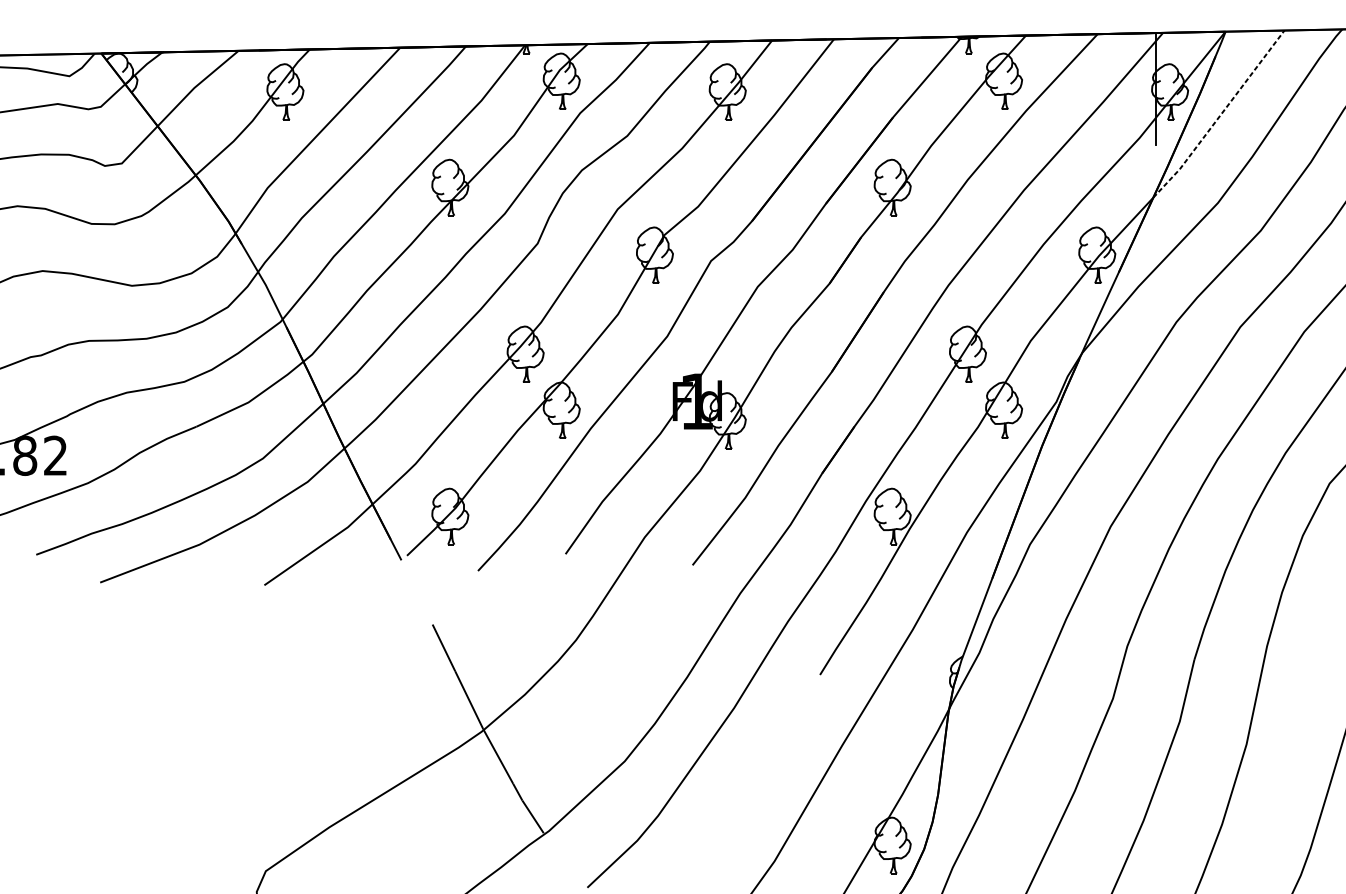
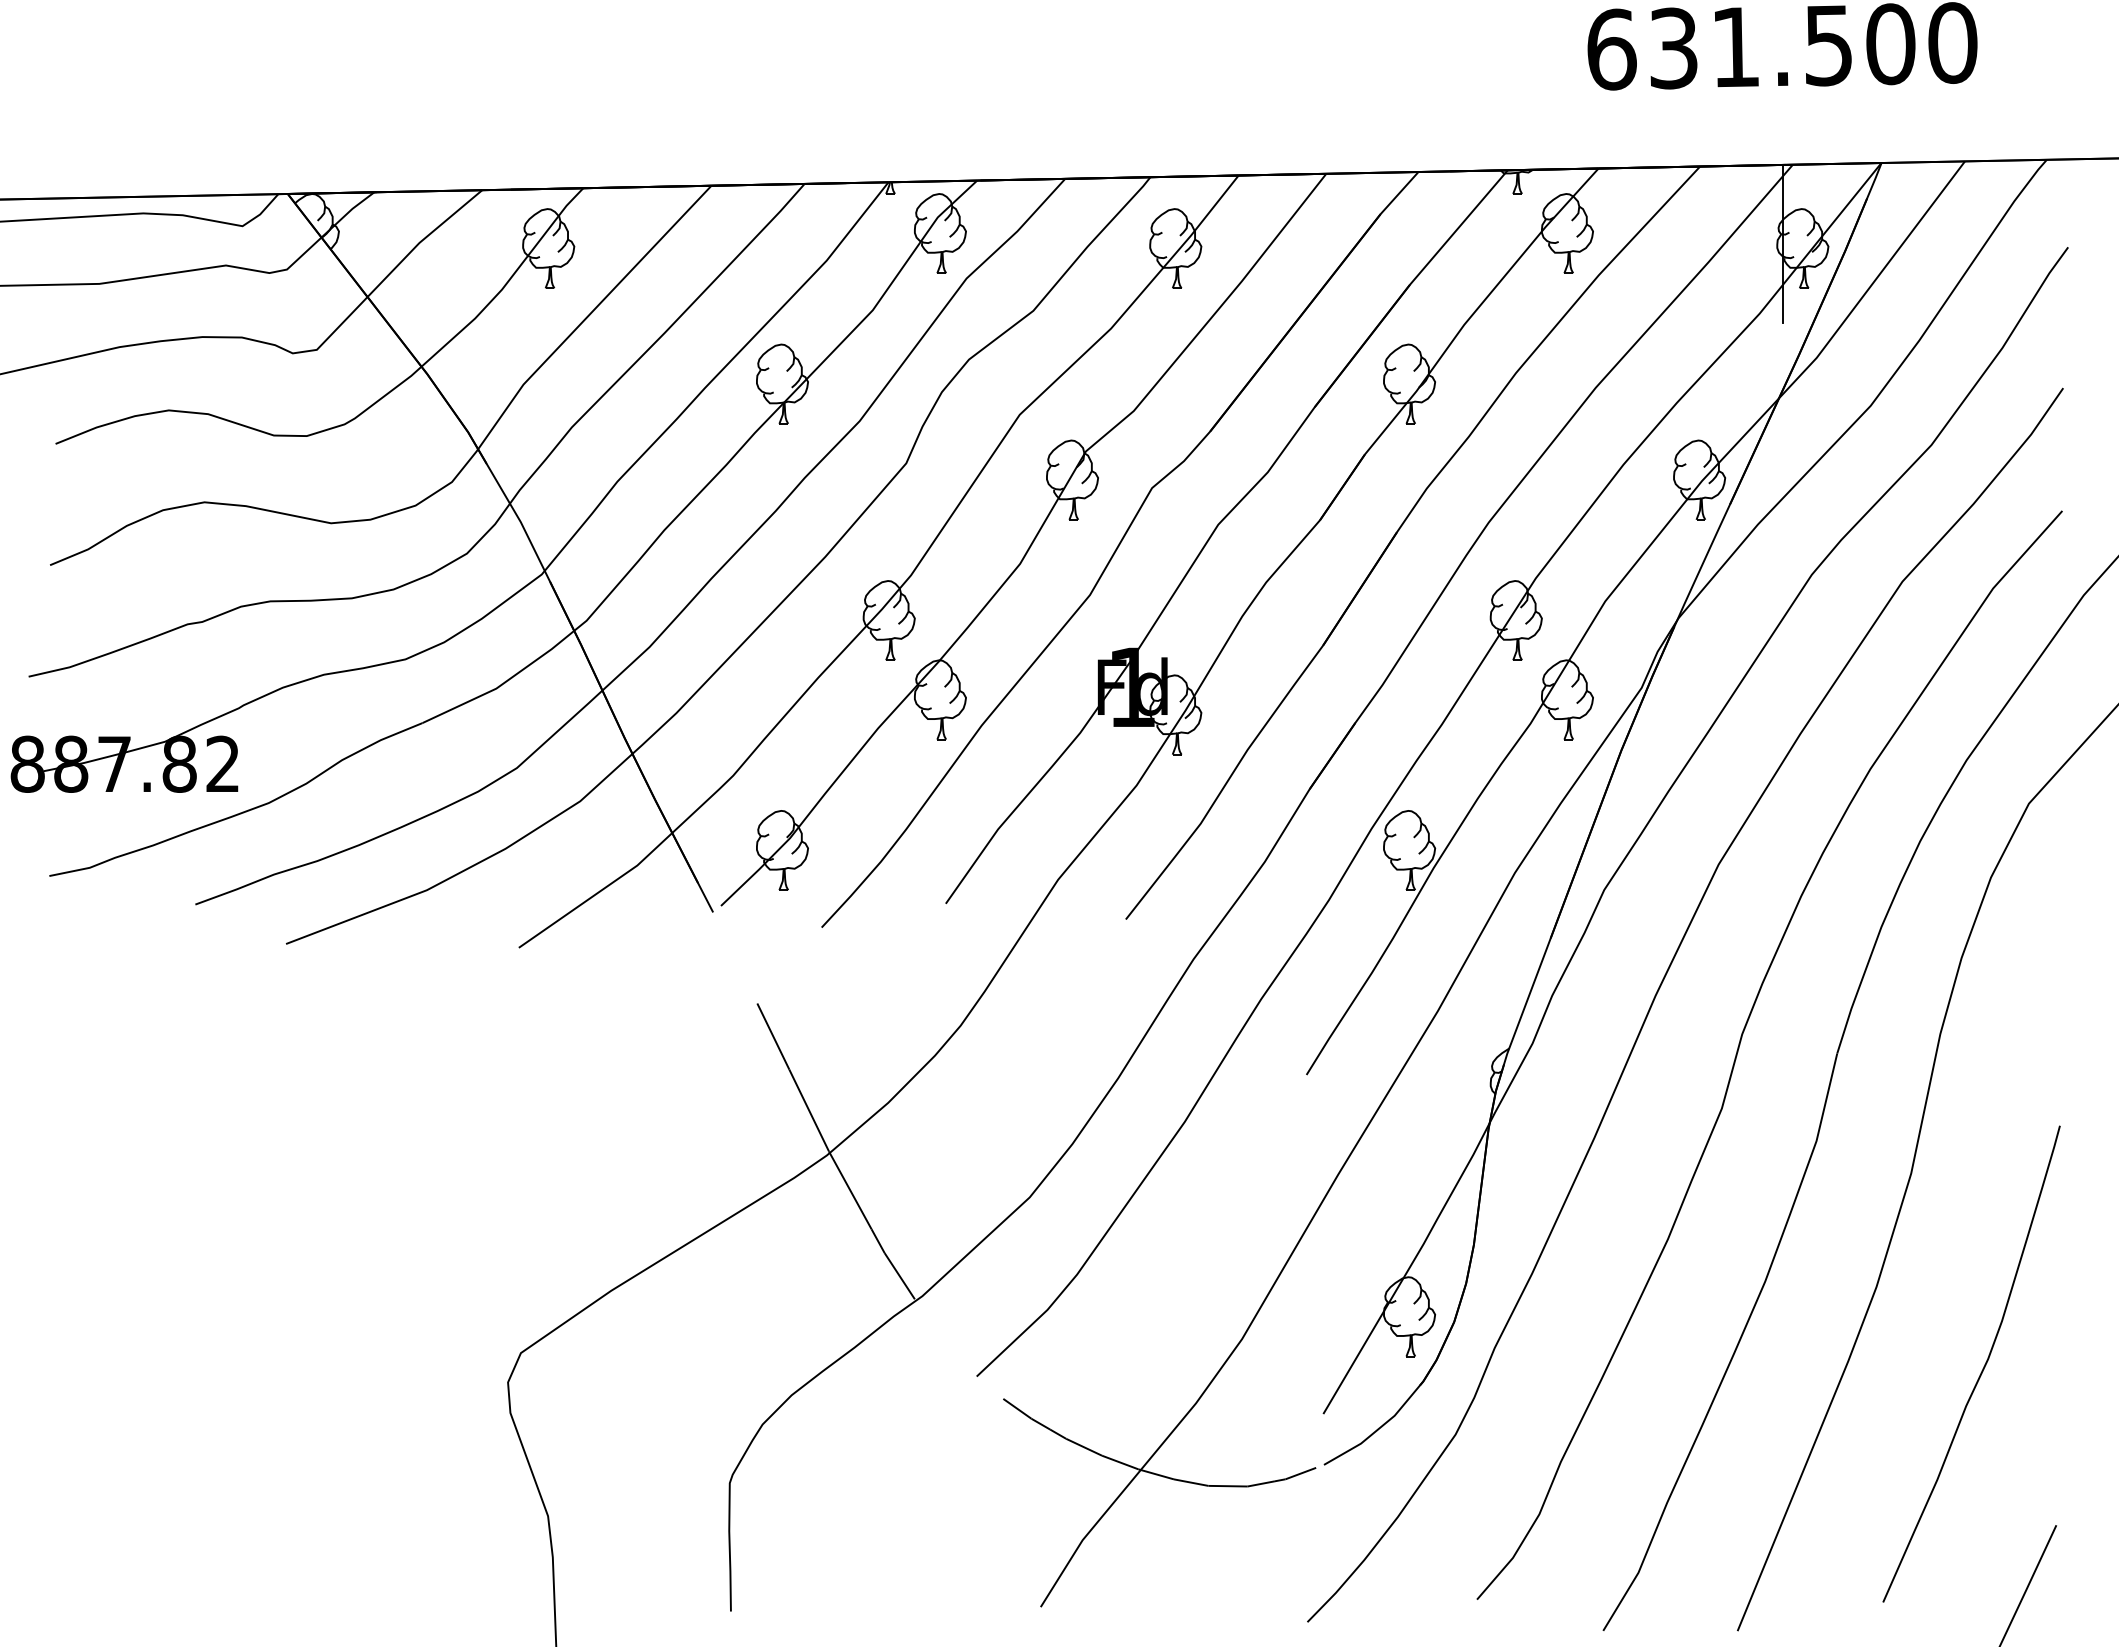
line: (1219, 115) -> (1873, 282), dashed -> solid

